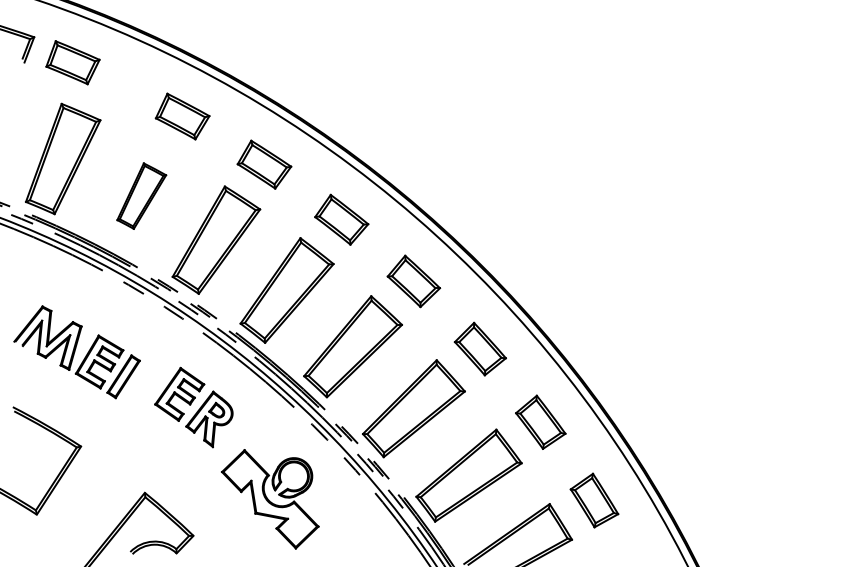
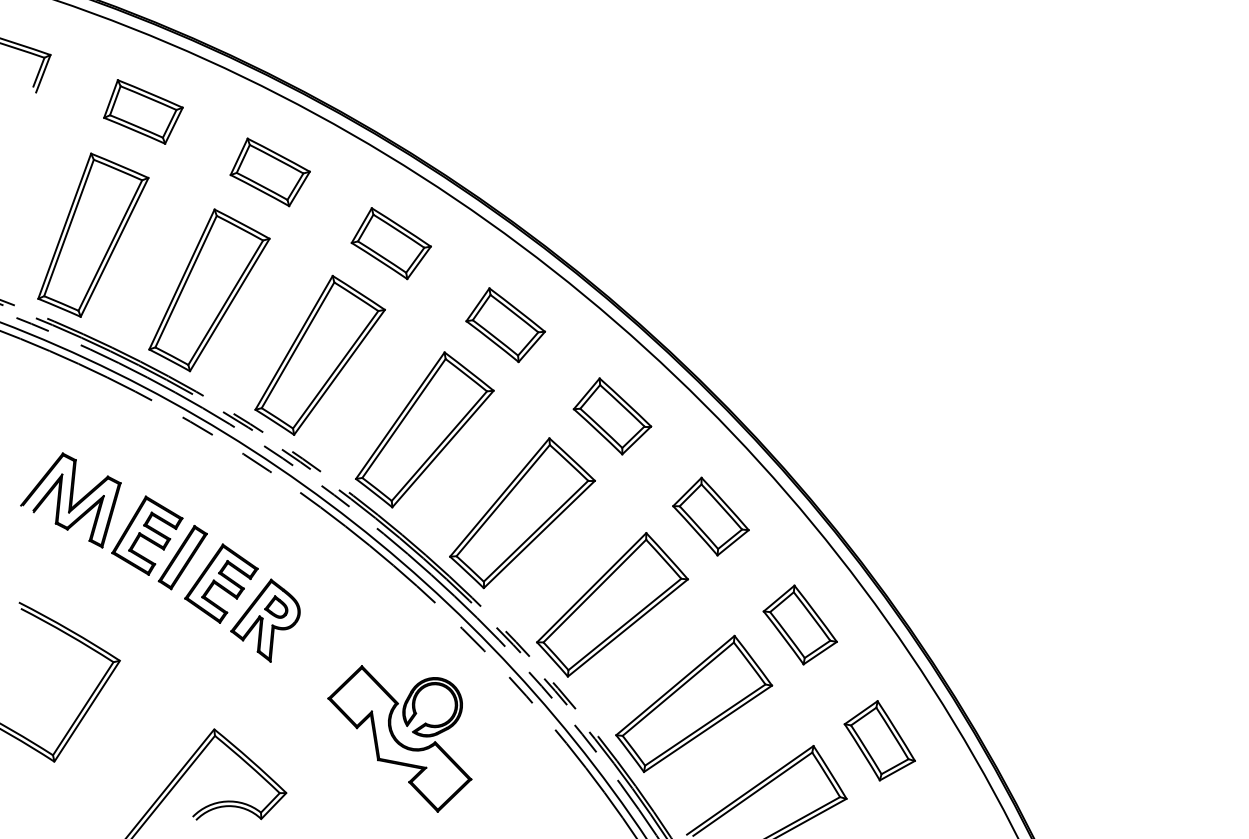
part: (72, 62) -> (142, 111), moved
part: (141, 195) -> (209, 289), size x1.67
part: (193, 407) -> (241, 603), moved

